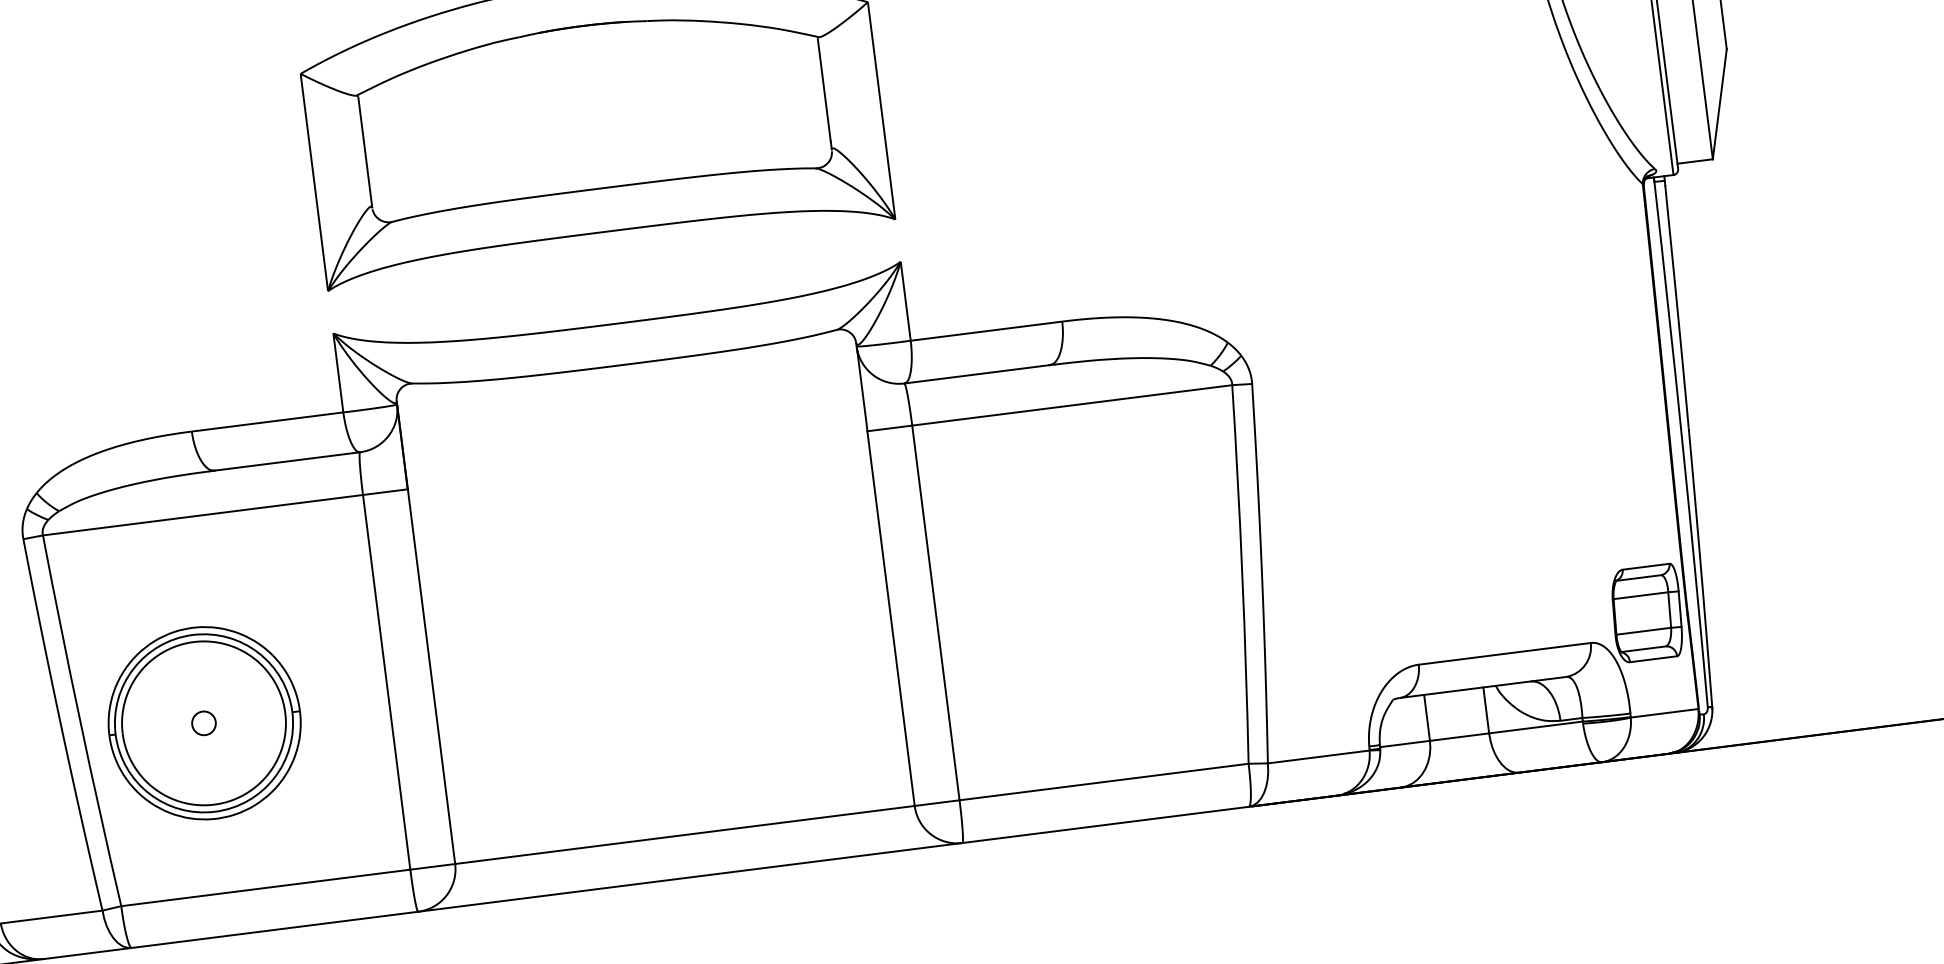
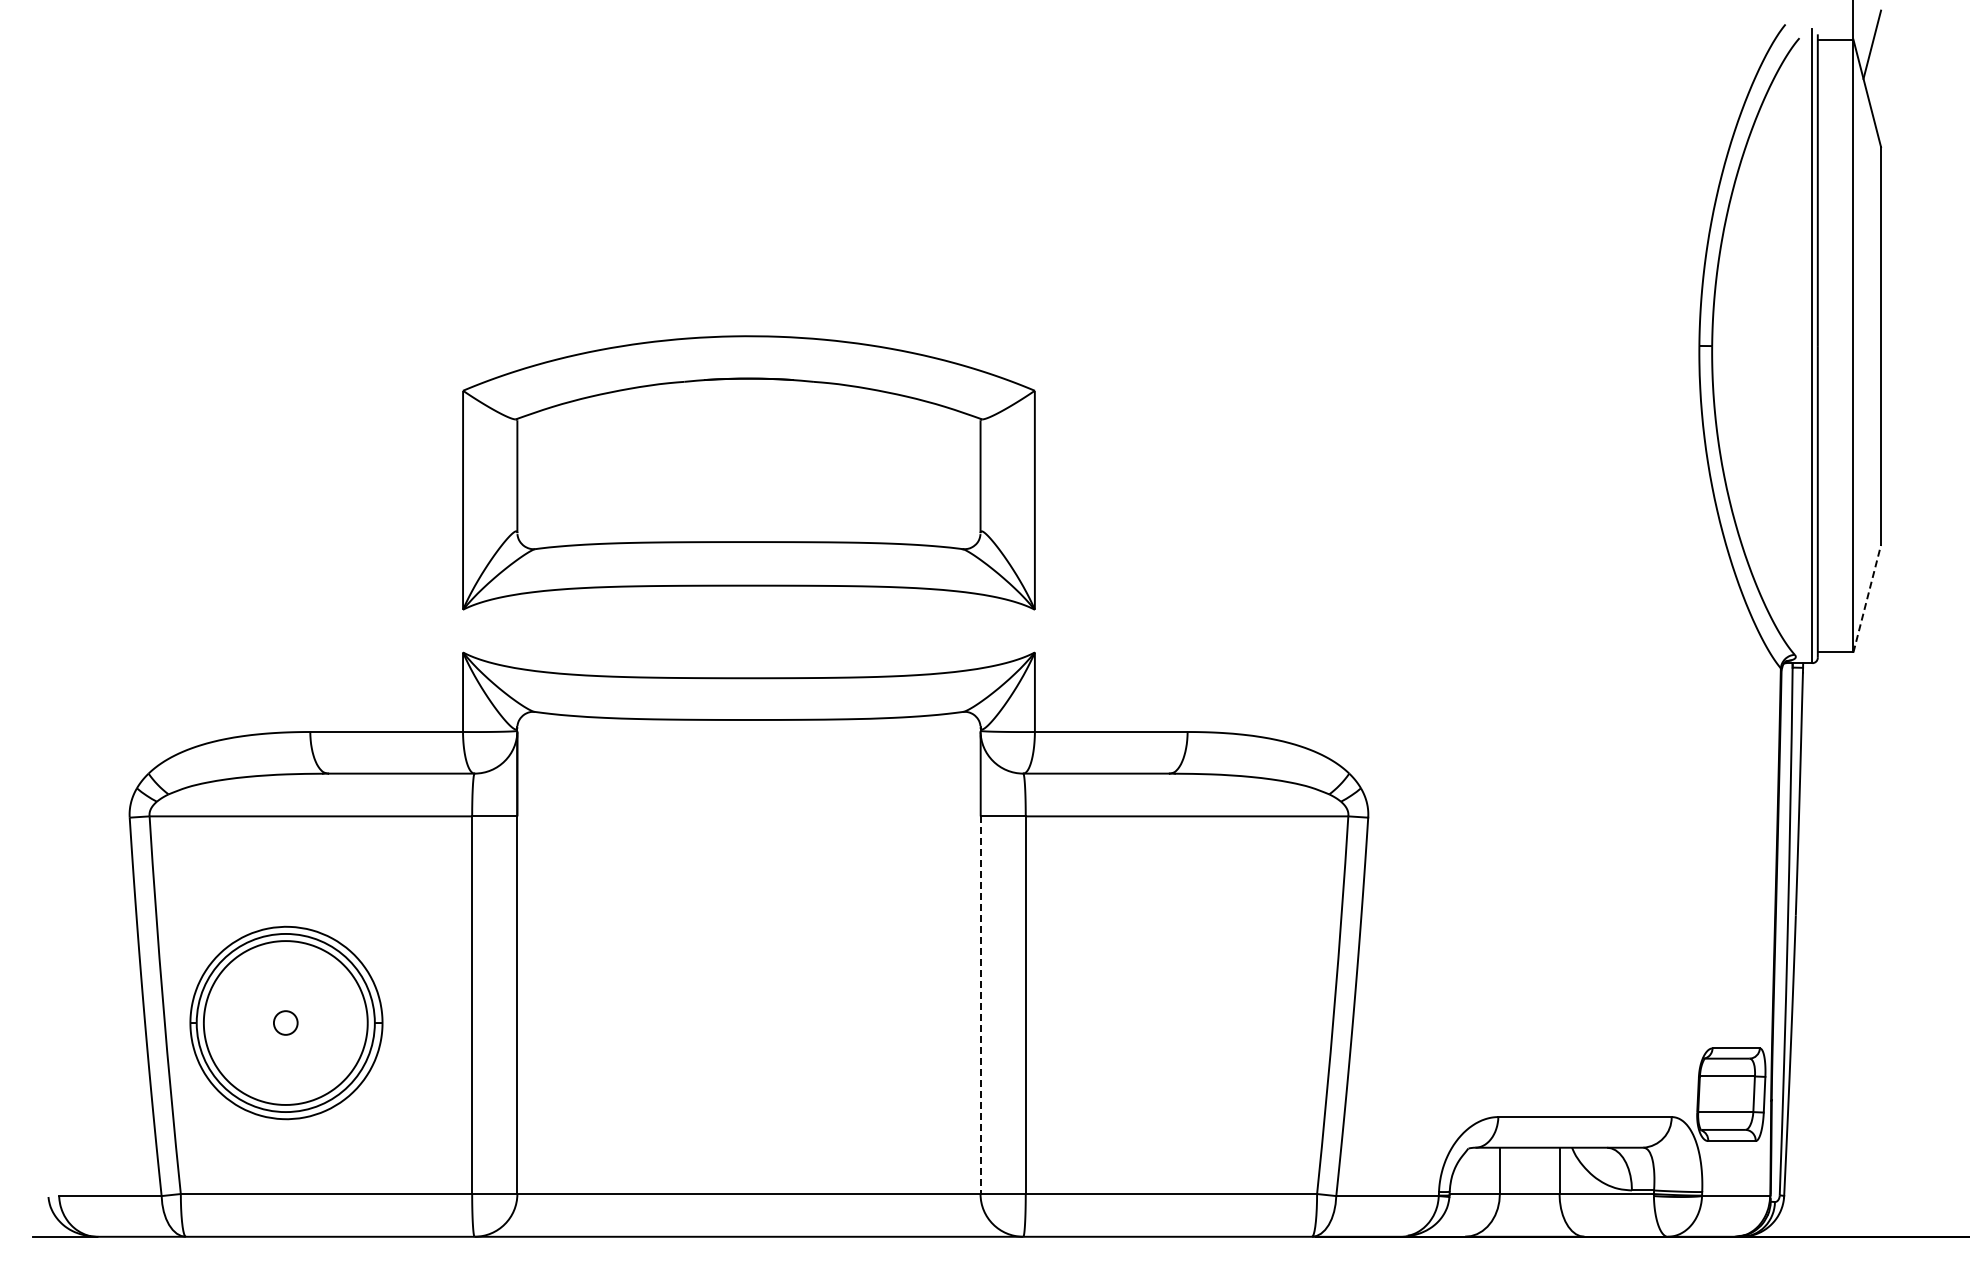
line: (1720, 103) -> (1867, 598), solid -> dashed
line: (891, 618) -> (980, 1005), solid -> dashed

